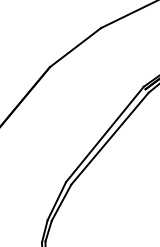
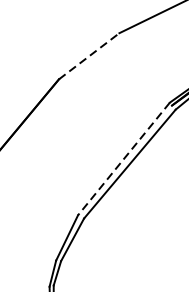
line: (75, 47) -> (89, 56), solid -> dashed
line: (104, 134) -> (123, 159), solid -> dashed

